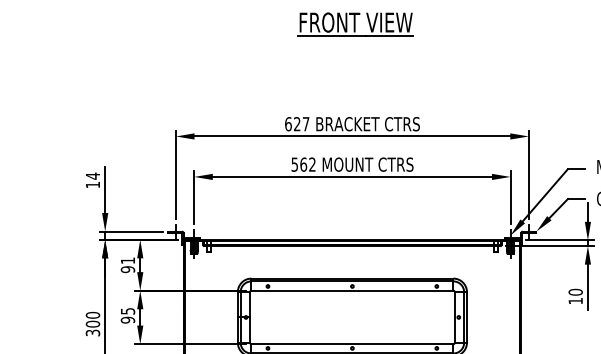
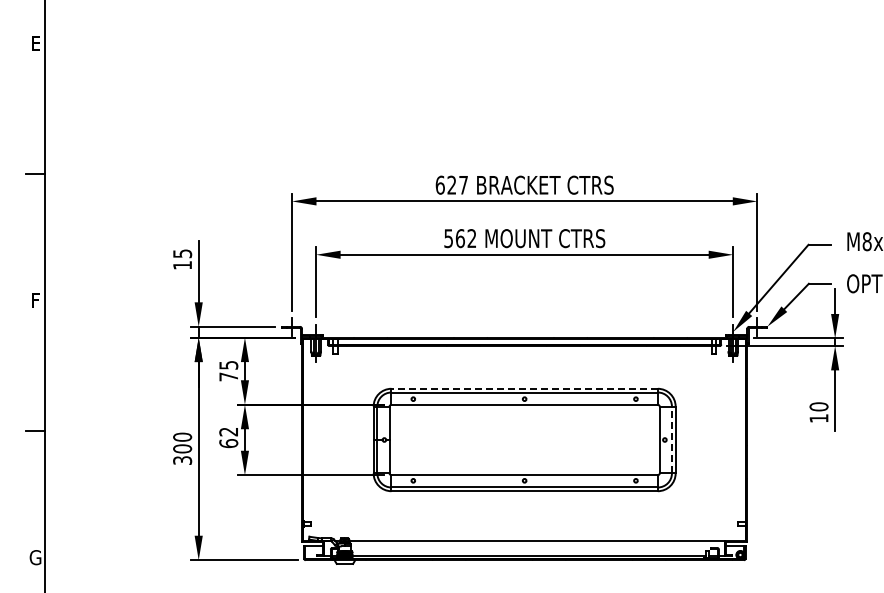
part: (355, 24) -> (528, 53), removed
text: (92, 175) -> (182, 253), 14 -> 15
text: (127, 265) -> (228, 371), 91 -> 75
line: (352, 278) -> (524, 388), solid -> dashed
text: (127, 315) -> (228, 437), 95 -> 62
line: (463, 317) -> (671, 439), solid -> dashed

